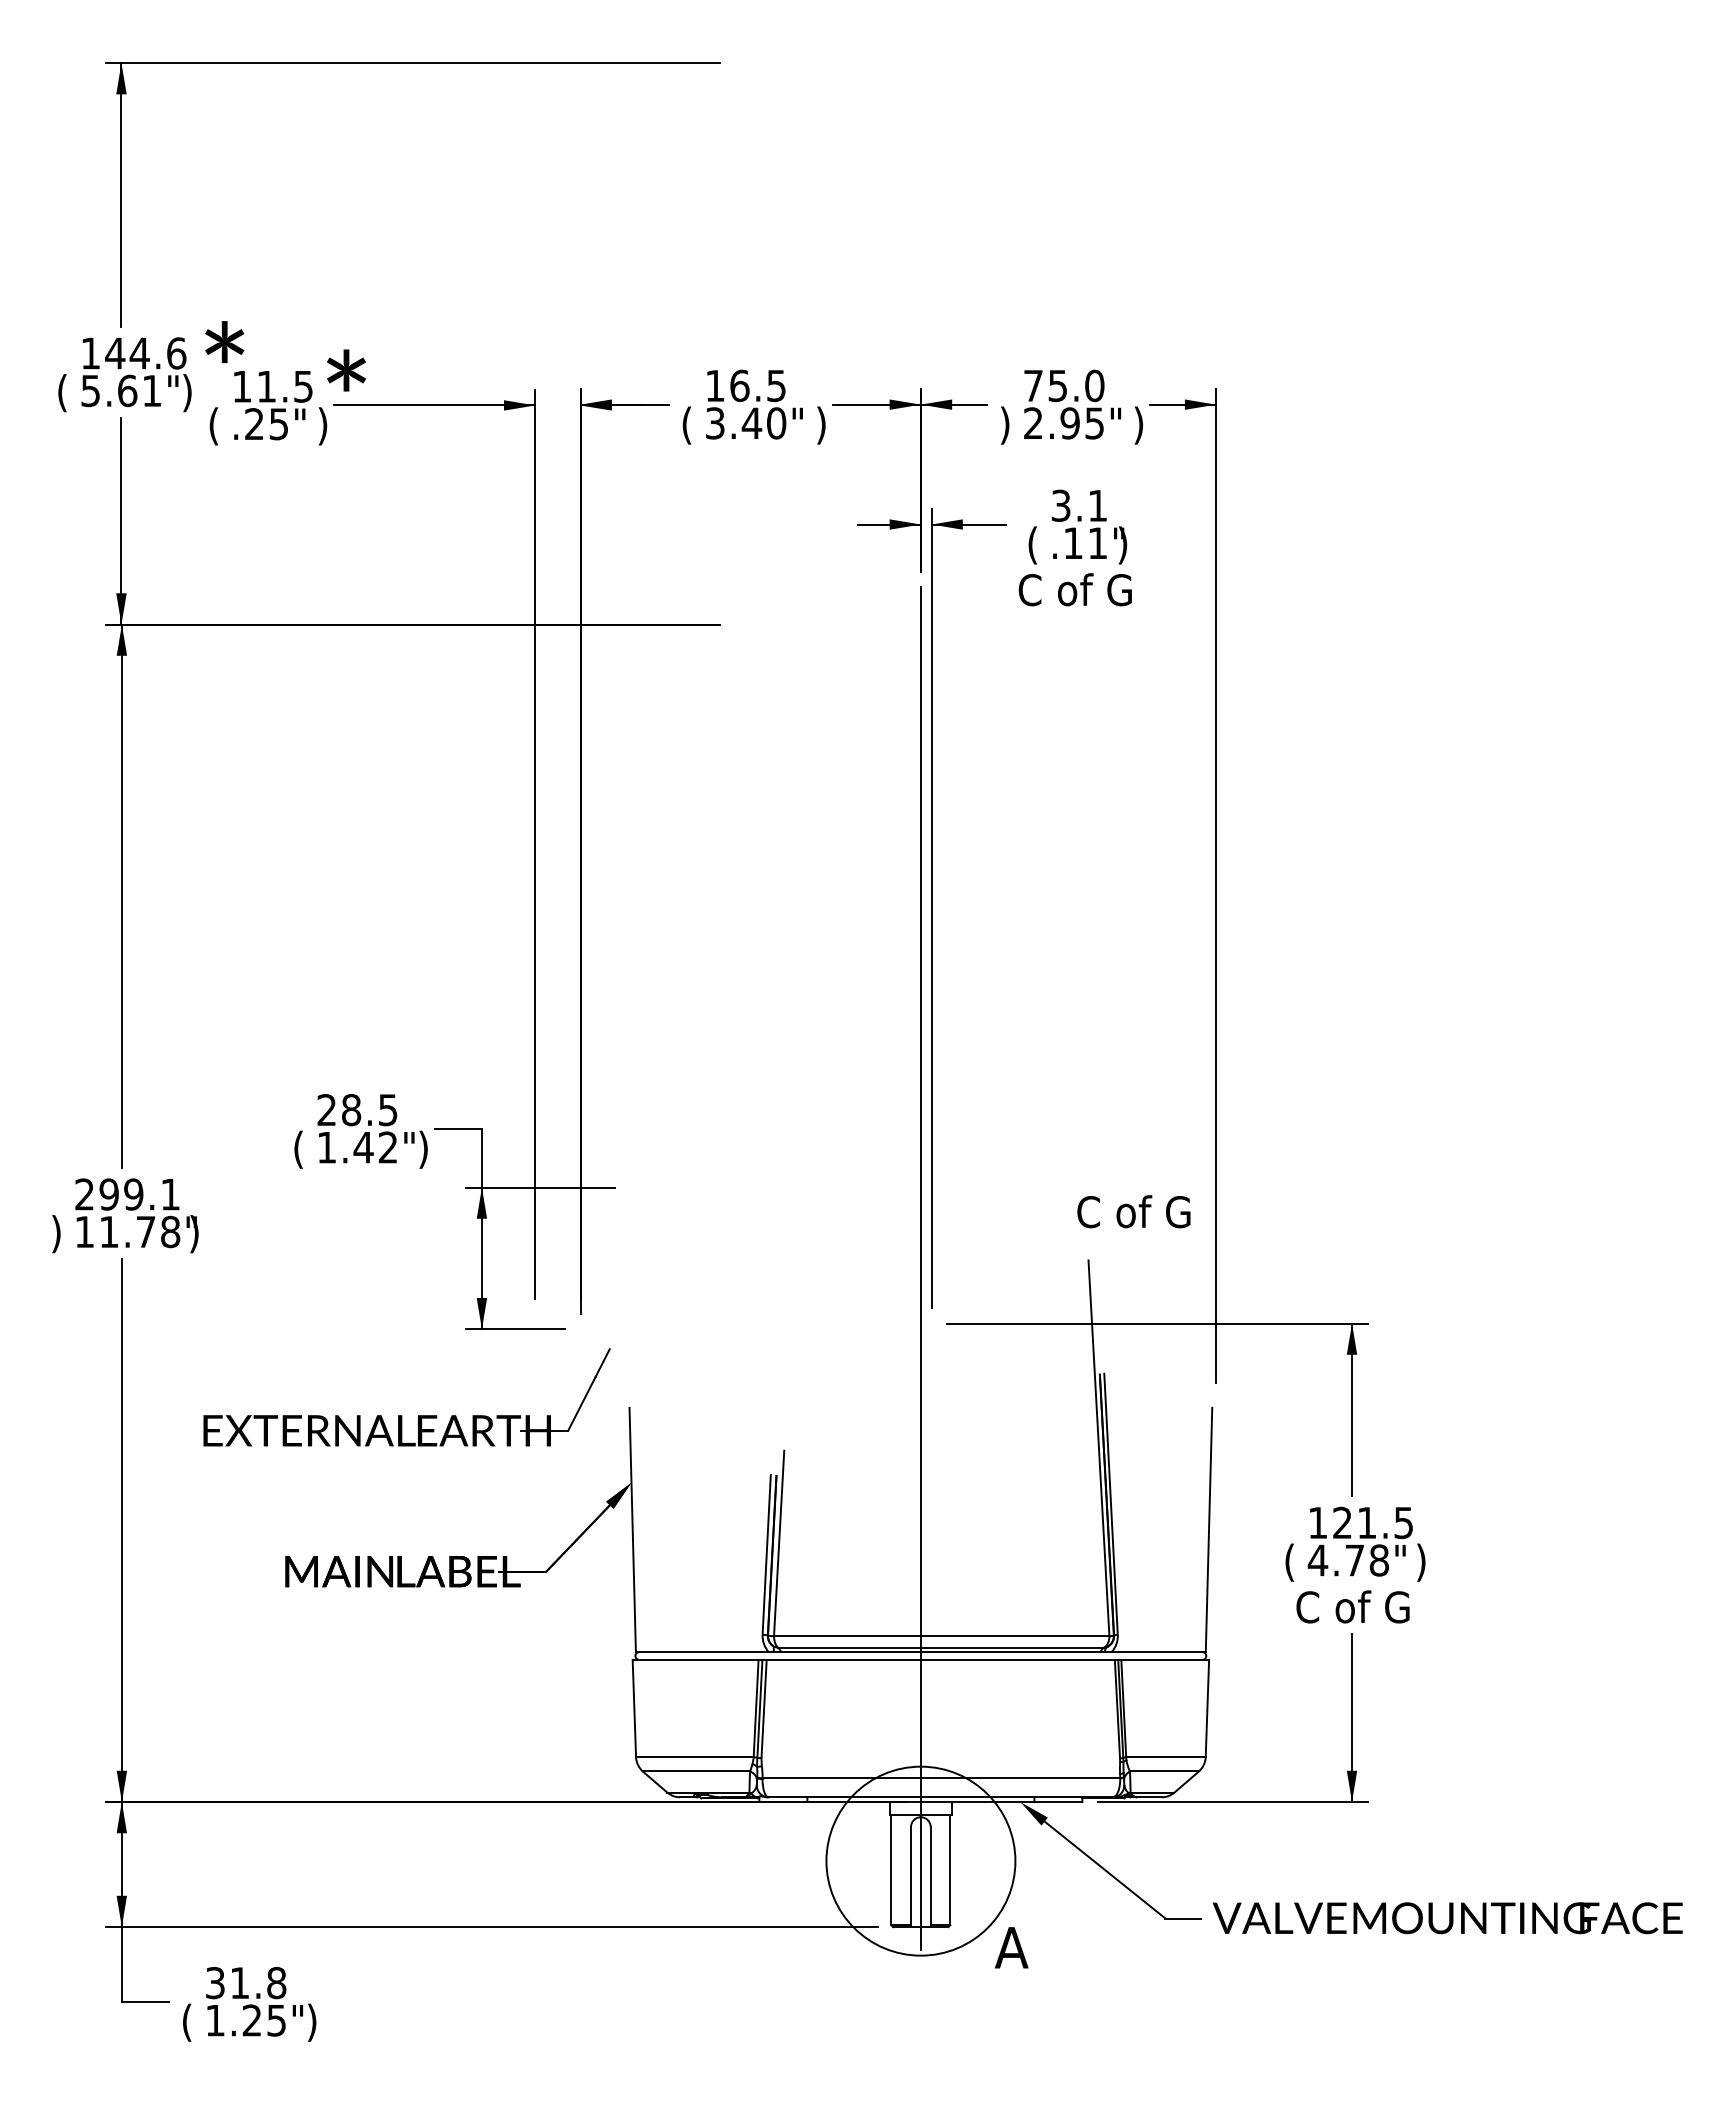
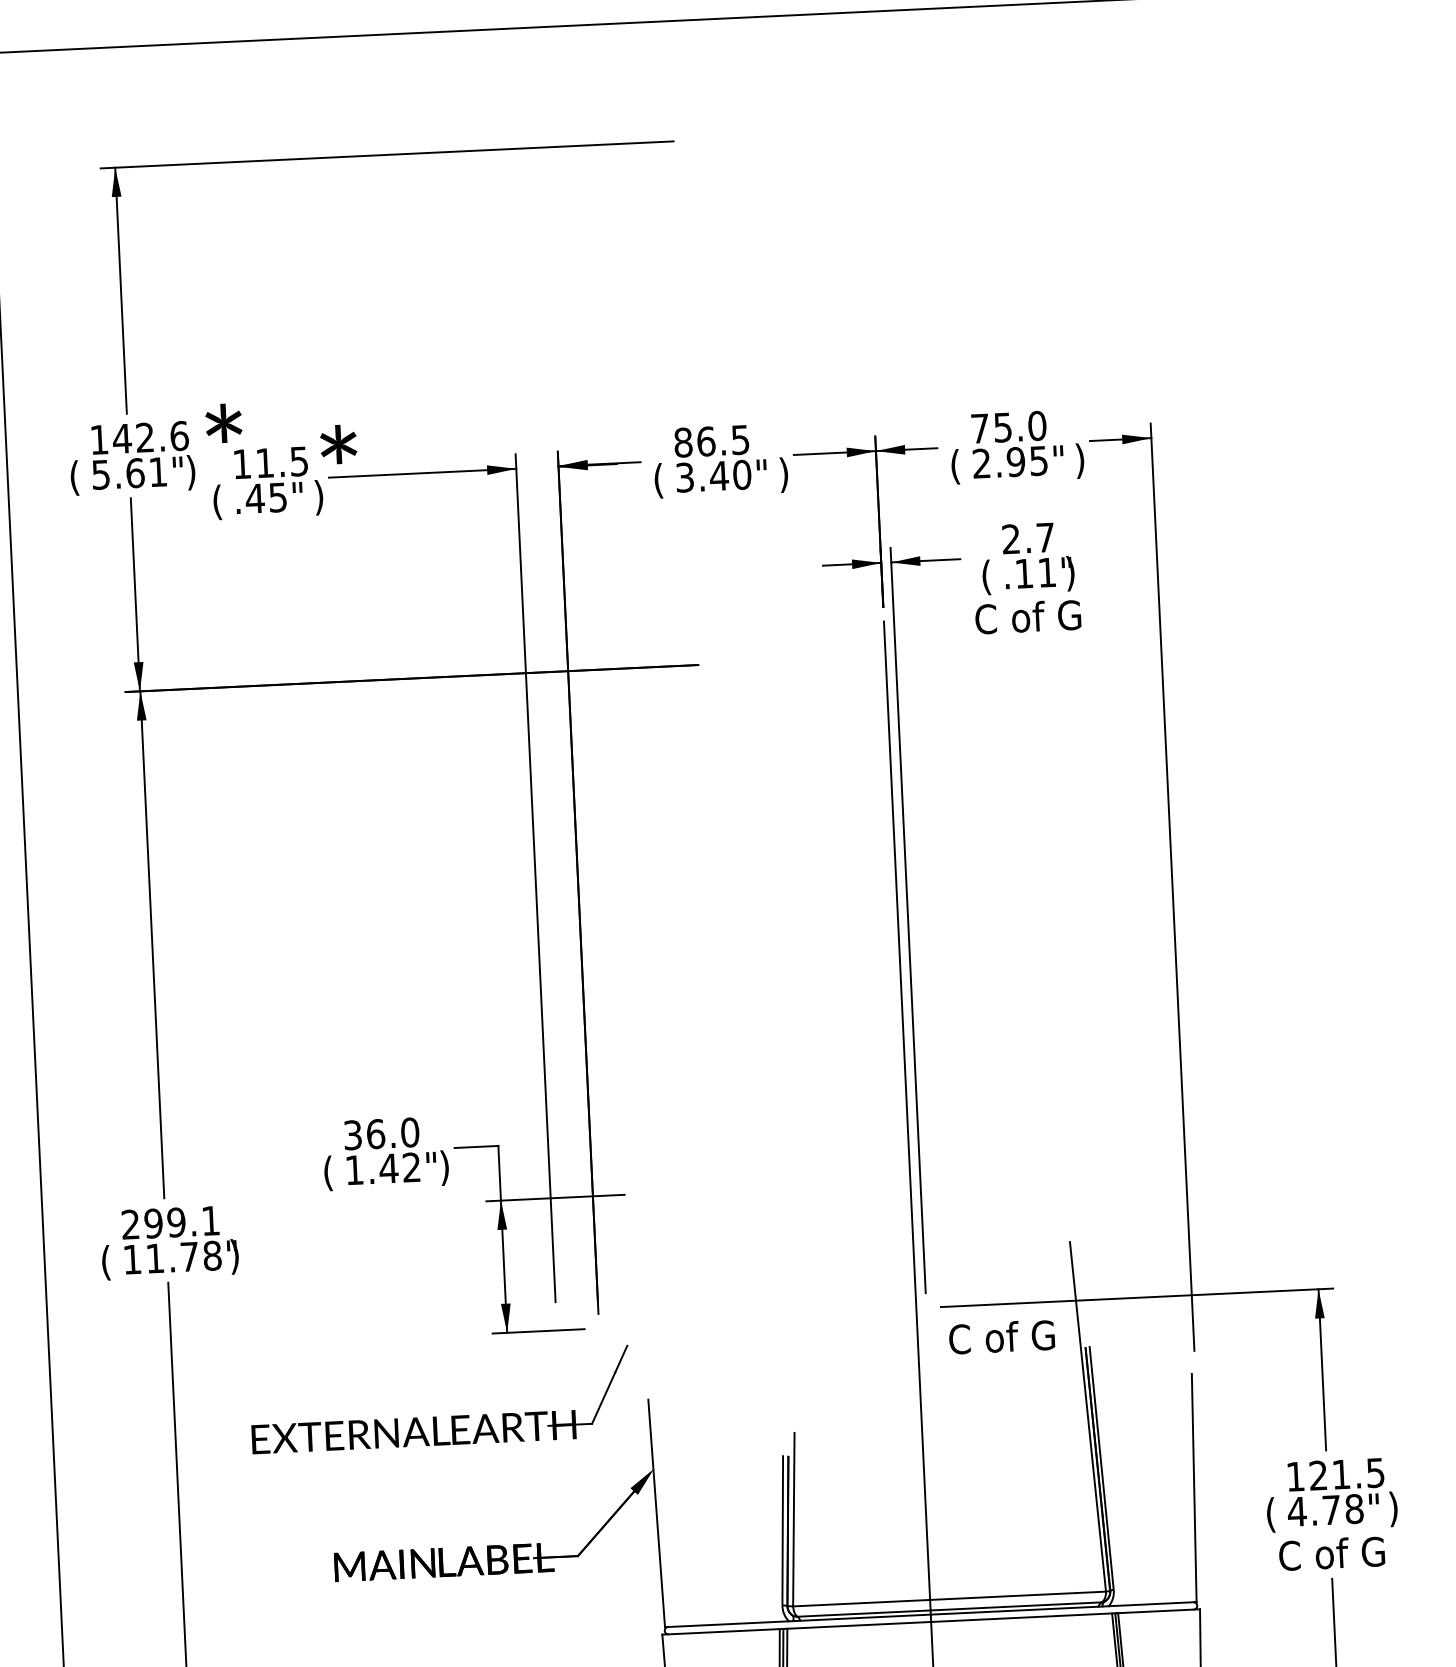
text: (139, 353) -> (144, 437), 144.6 -> 142.6
text: (714, 385) -> (682, 442), 16.5 -> 86.5
text: (254, 423) -> (255, 498), .25" -> .45"
text: (1005, 425) -> (955, 466), ) -> (
text: (1078, 505) -> (1027, 538), 3.1 -> 2.7
text: (357, 1110) -> (381, 1134), 28.5 -> 36.0
text: (1133, 1211) -> (1001, 1336), moved
text: (56, 1234) -> (106, 1263), ) -> (

